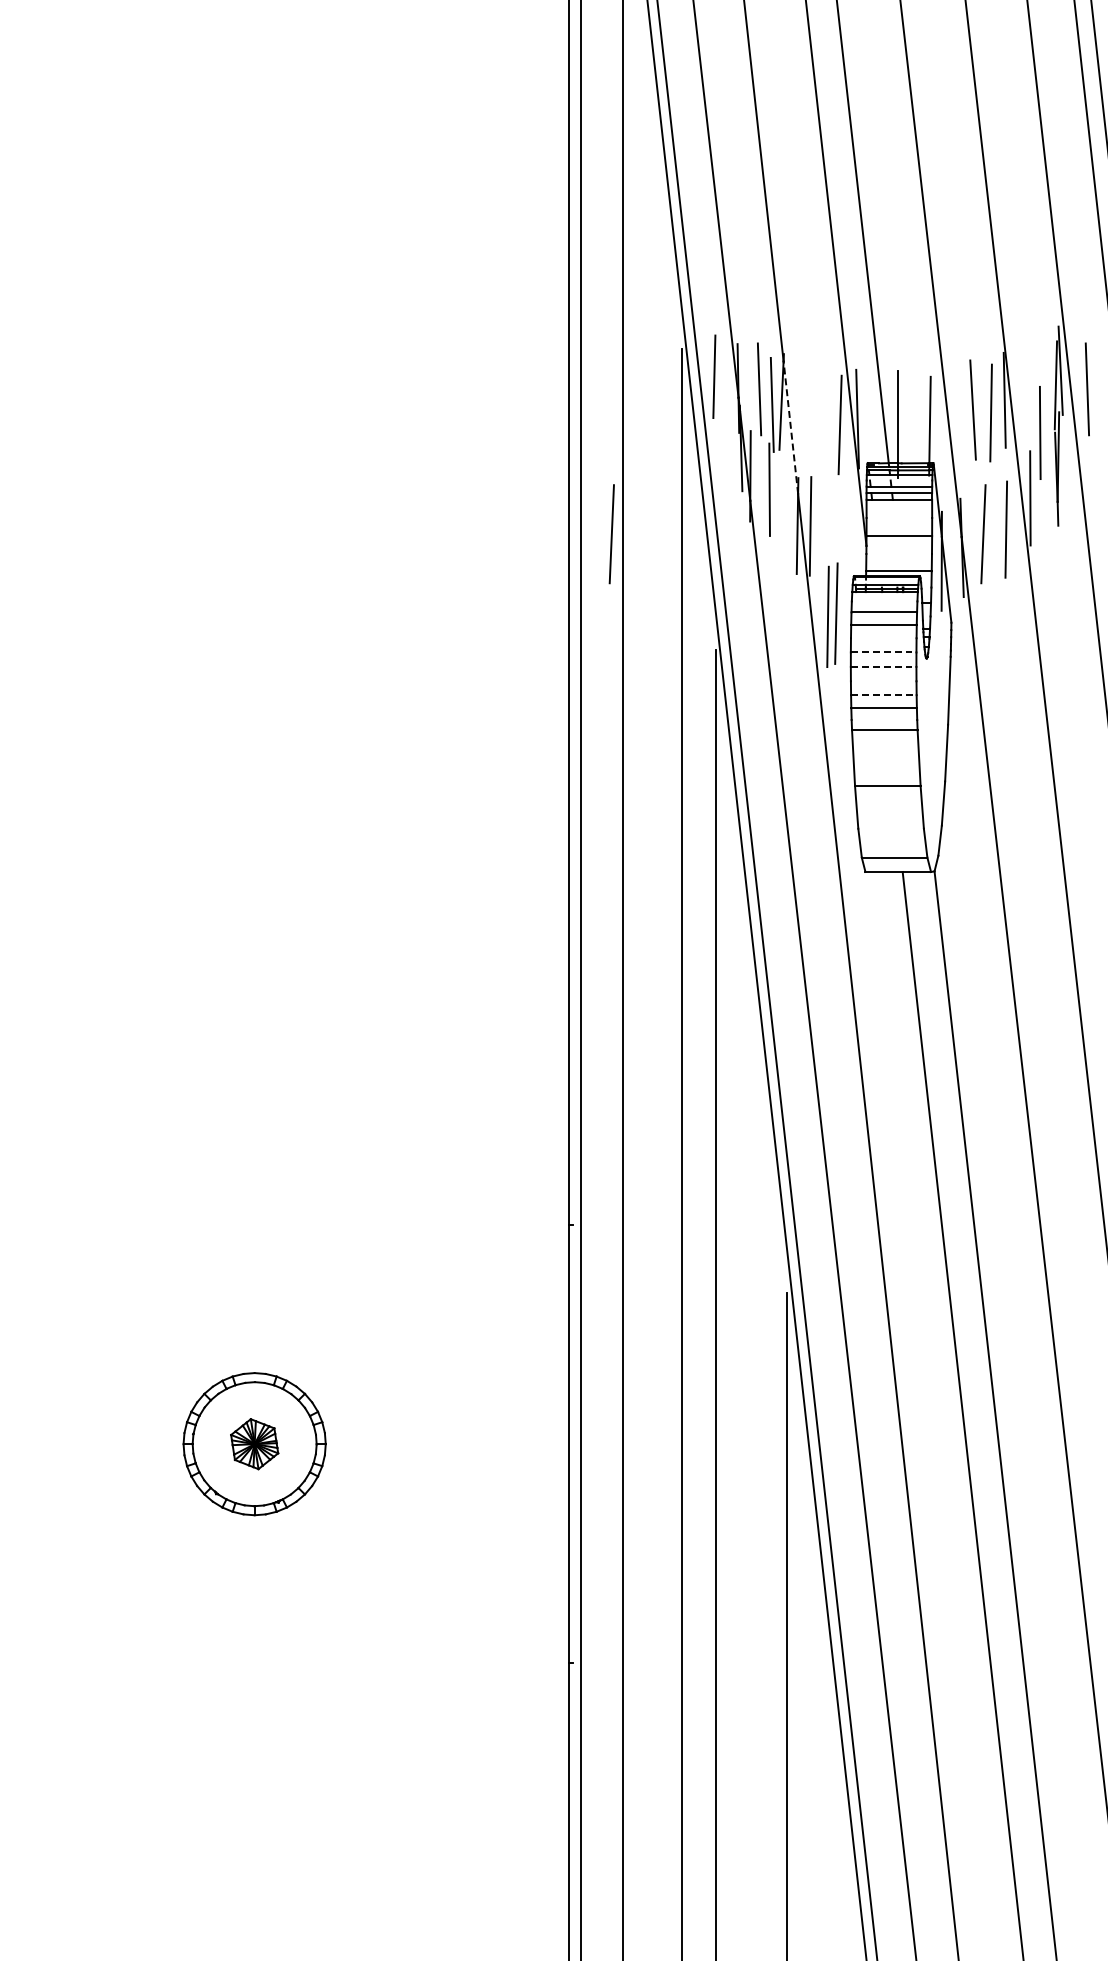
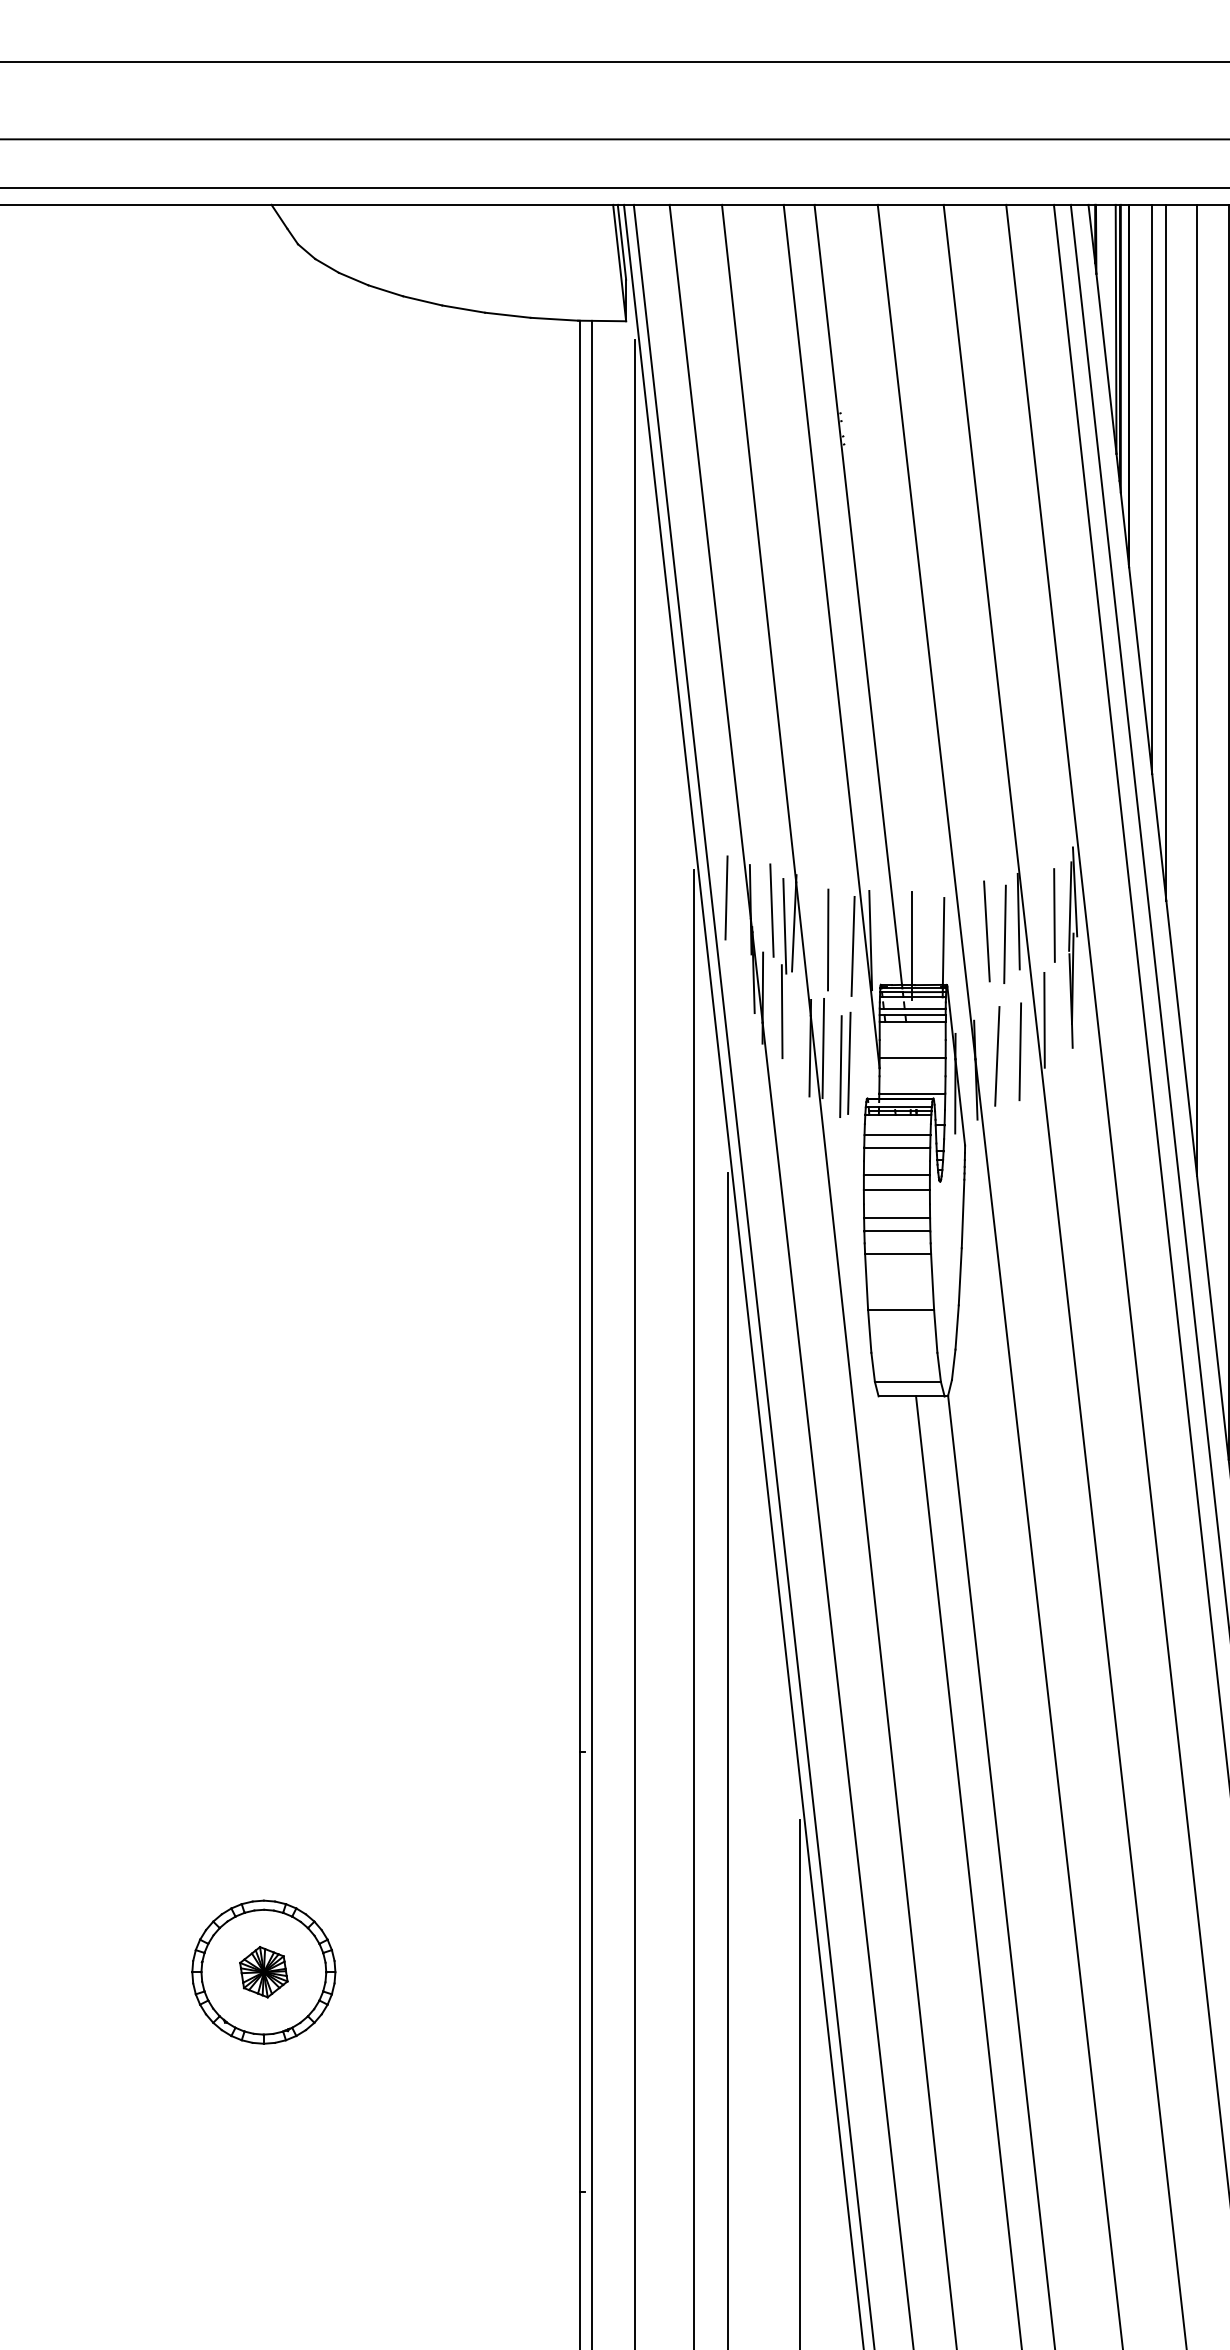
line: (1086, 389) -> (1101, 910), removed
line: (815, 418) -> (828, 939), added
line: (790, 427) -> (803, 948), dashed -> solid
line: (1040, 432) -> (1054, 915), moved
line: (612, 534) -> (623, 1056), removed
part: (832, 614) -> (845, 1064), moved
line: (884, 652) -> (897, 1175), dashed -> solid
line: (884, 666) -> (897, 1189), dashed -> solid
line: (884, 695) -> (897, 1218), dashed -> solid

